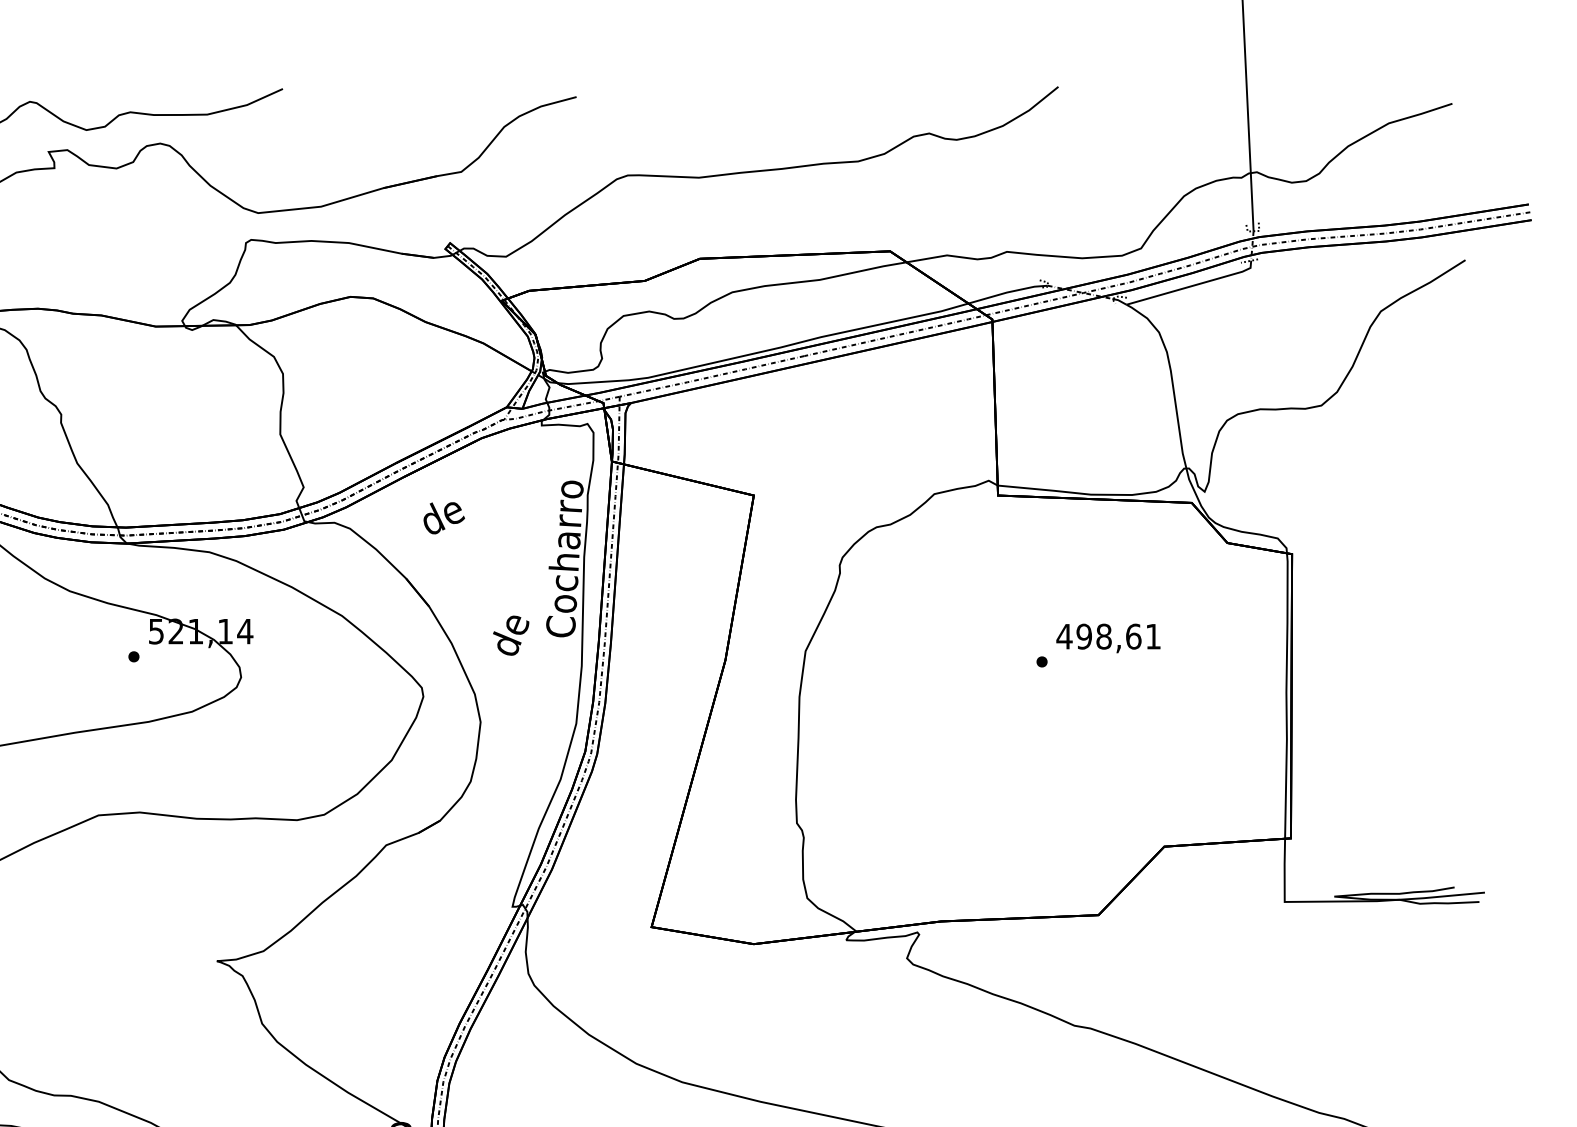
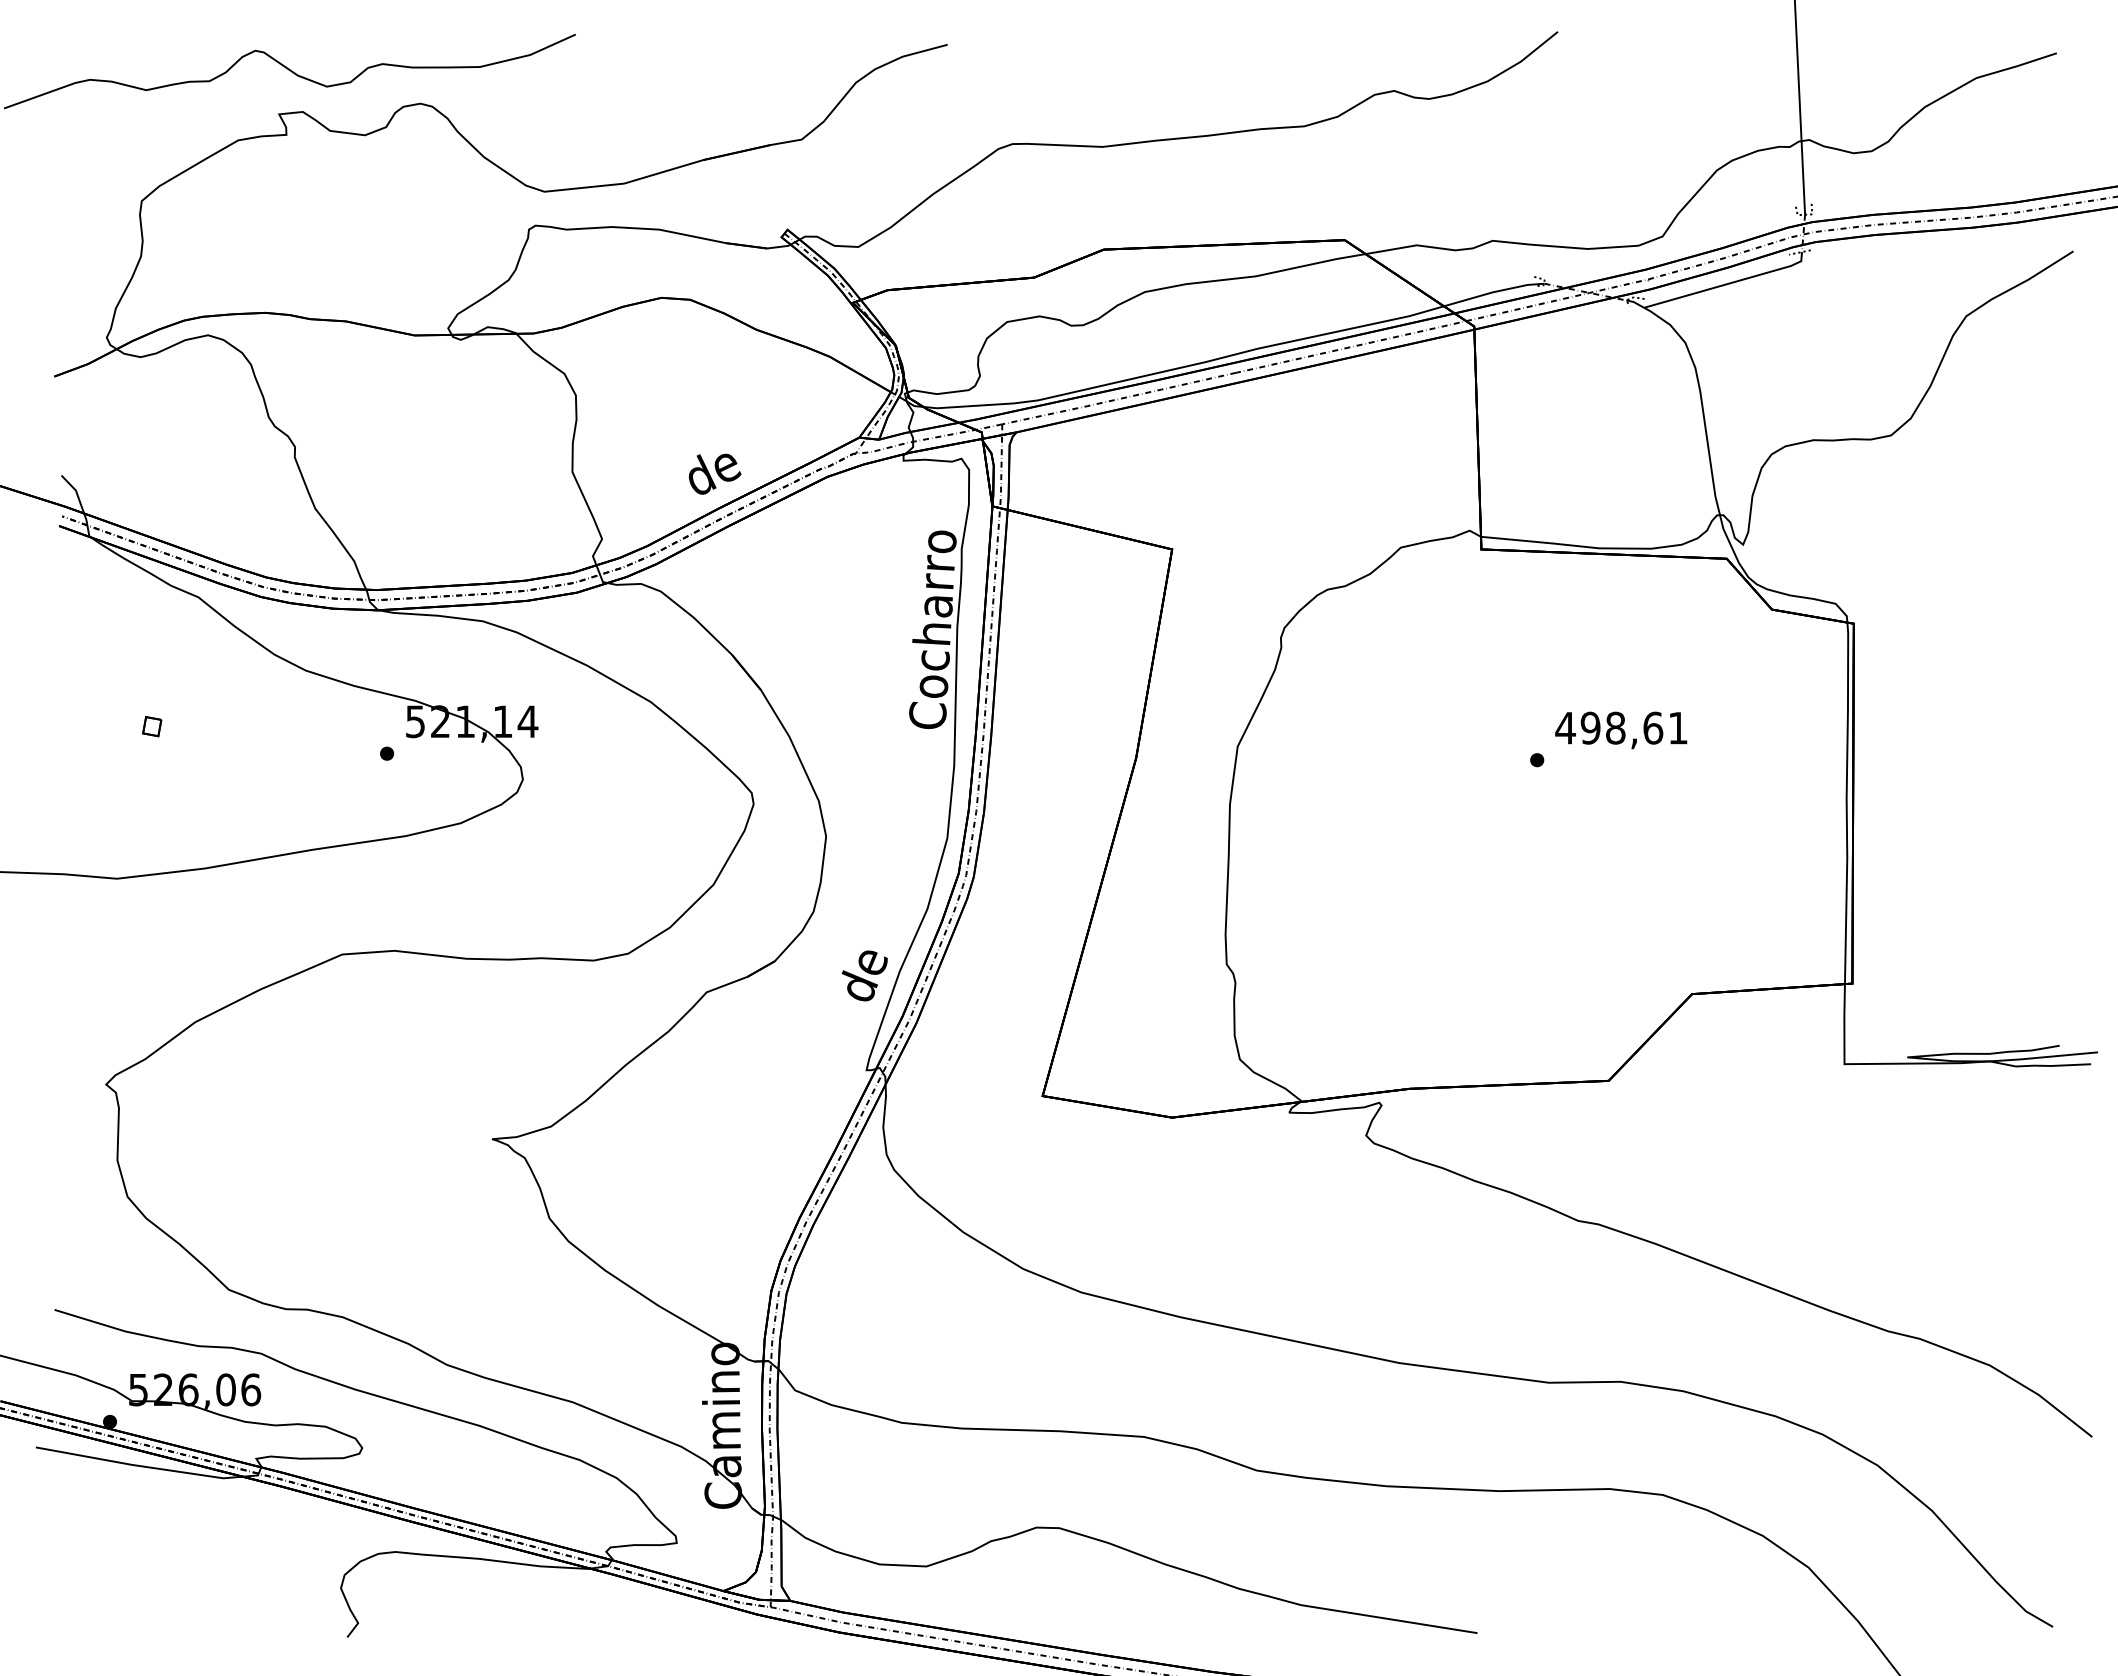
text: (443, 517) -> (714, 473), moved
text: (510, 635) -> (864, 975), moved

